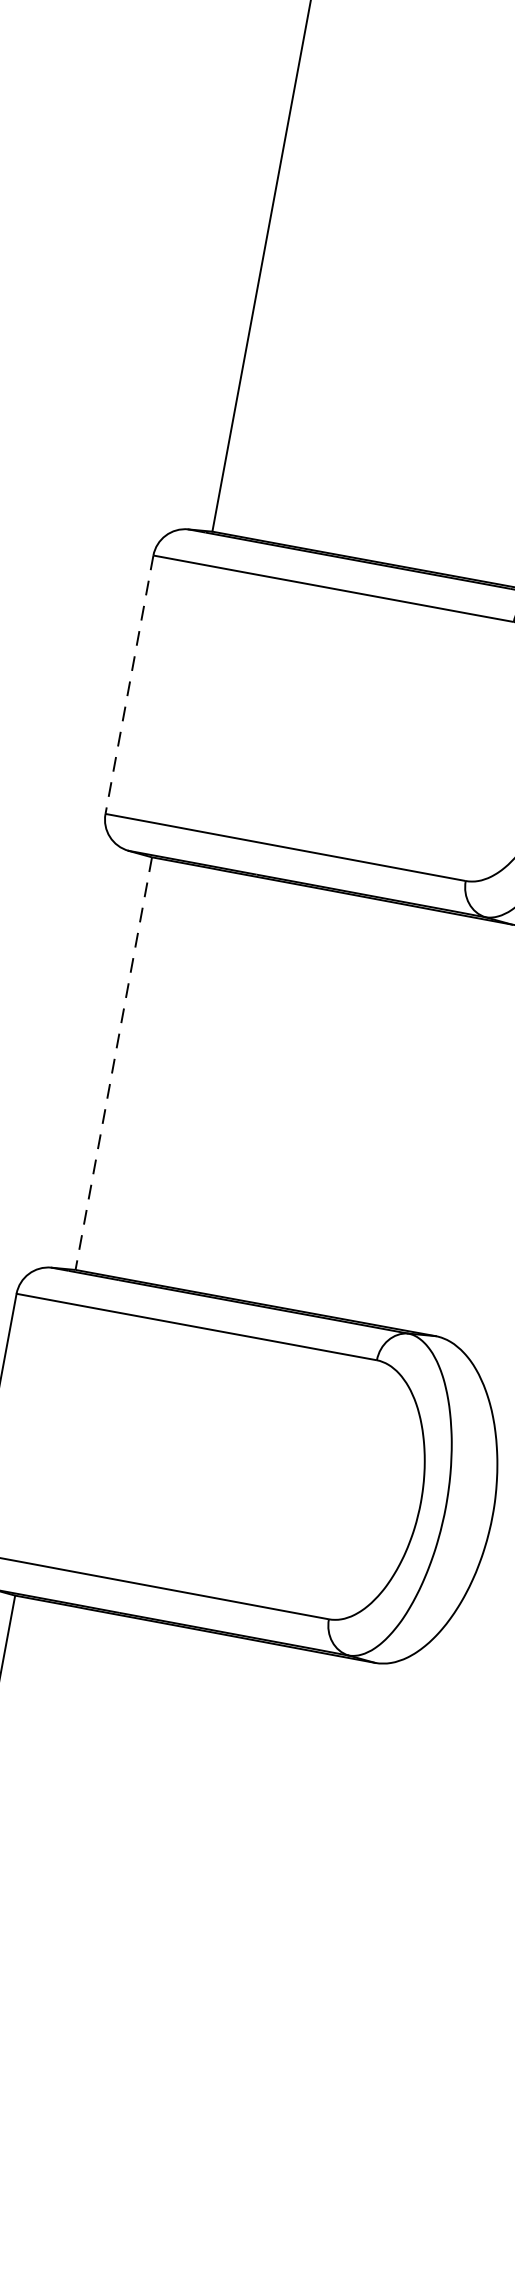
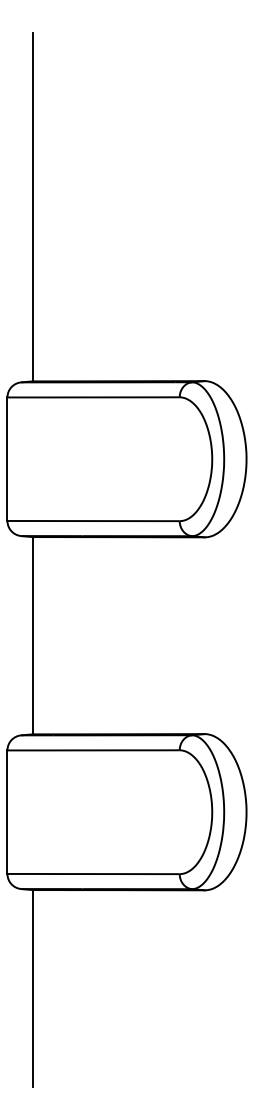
line: (129, 685) -> (7, 459), dashed -> solid
line: (113, 1063) -> (32, 635), dashed -> solid

